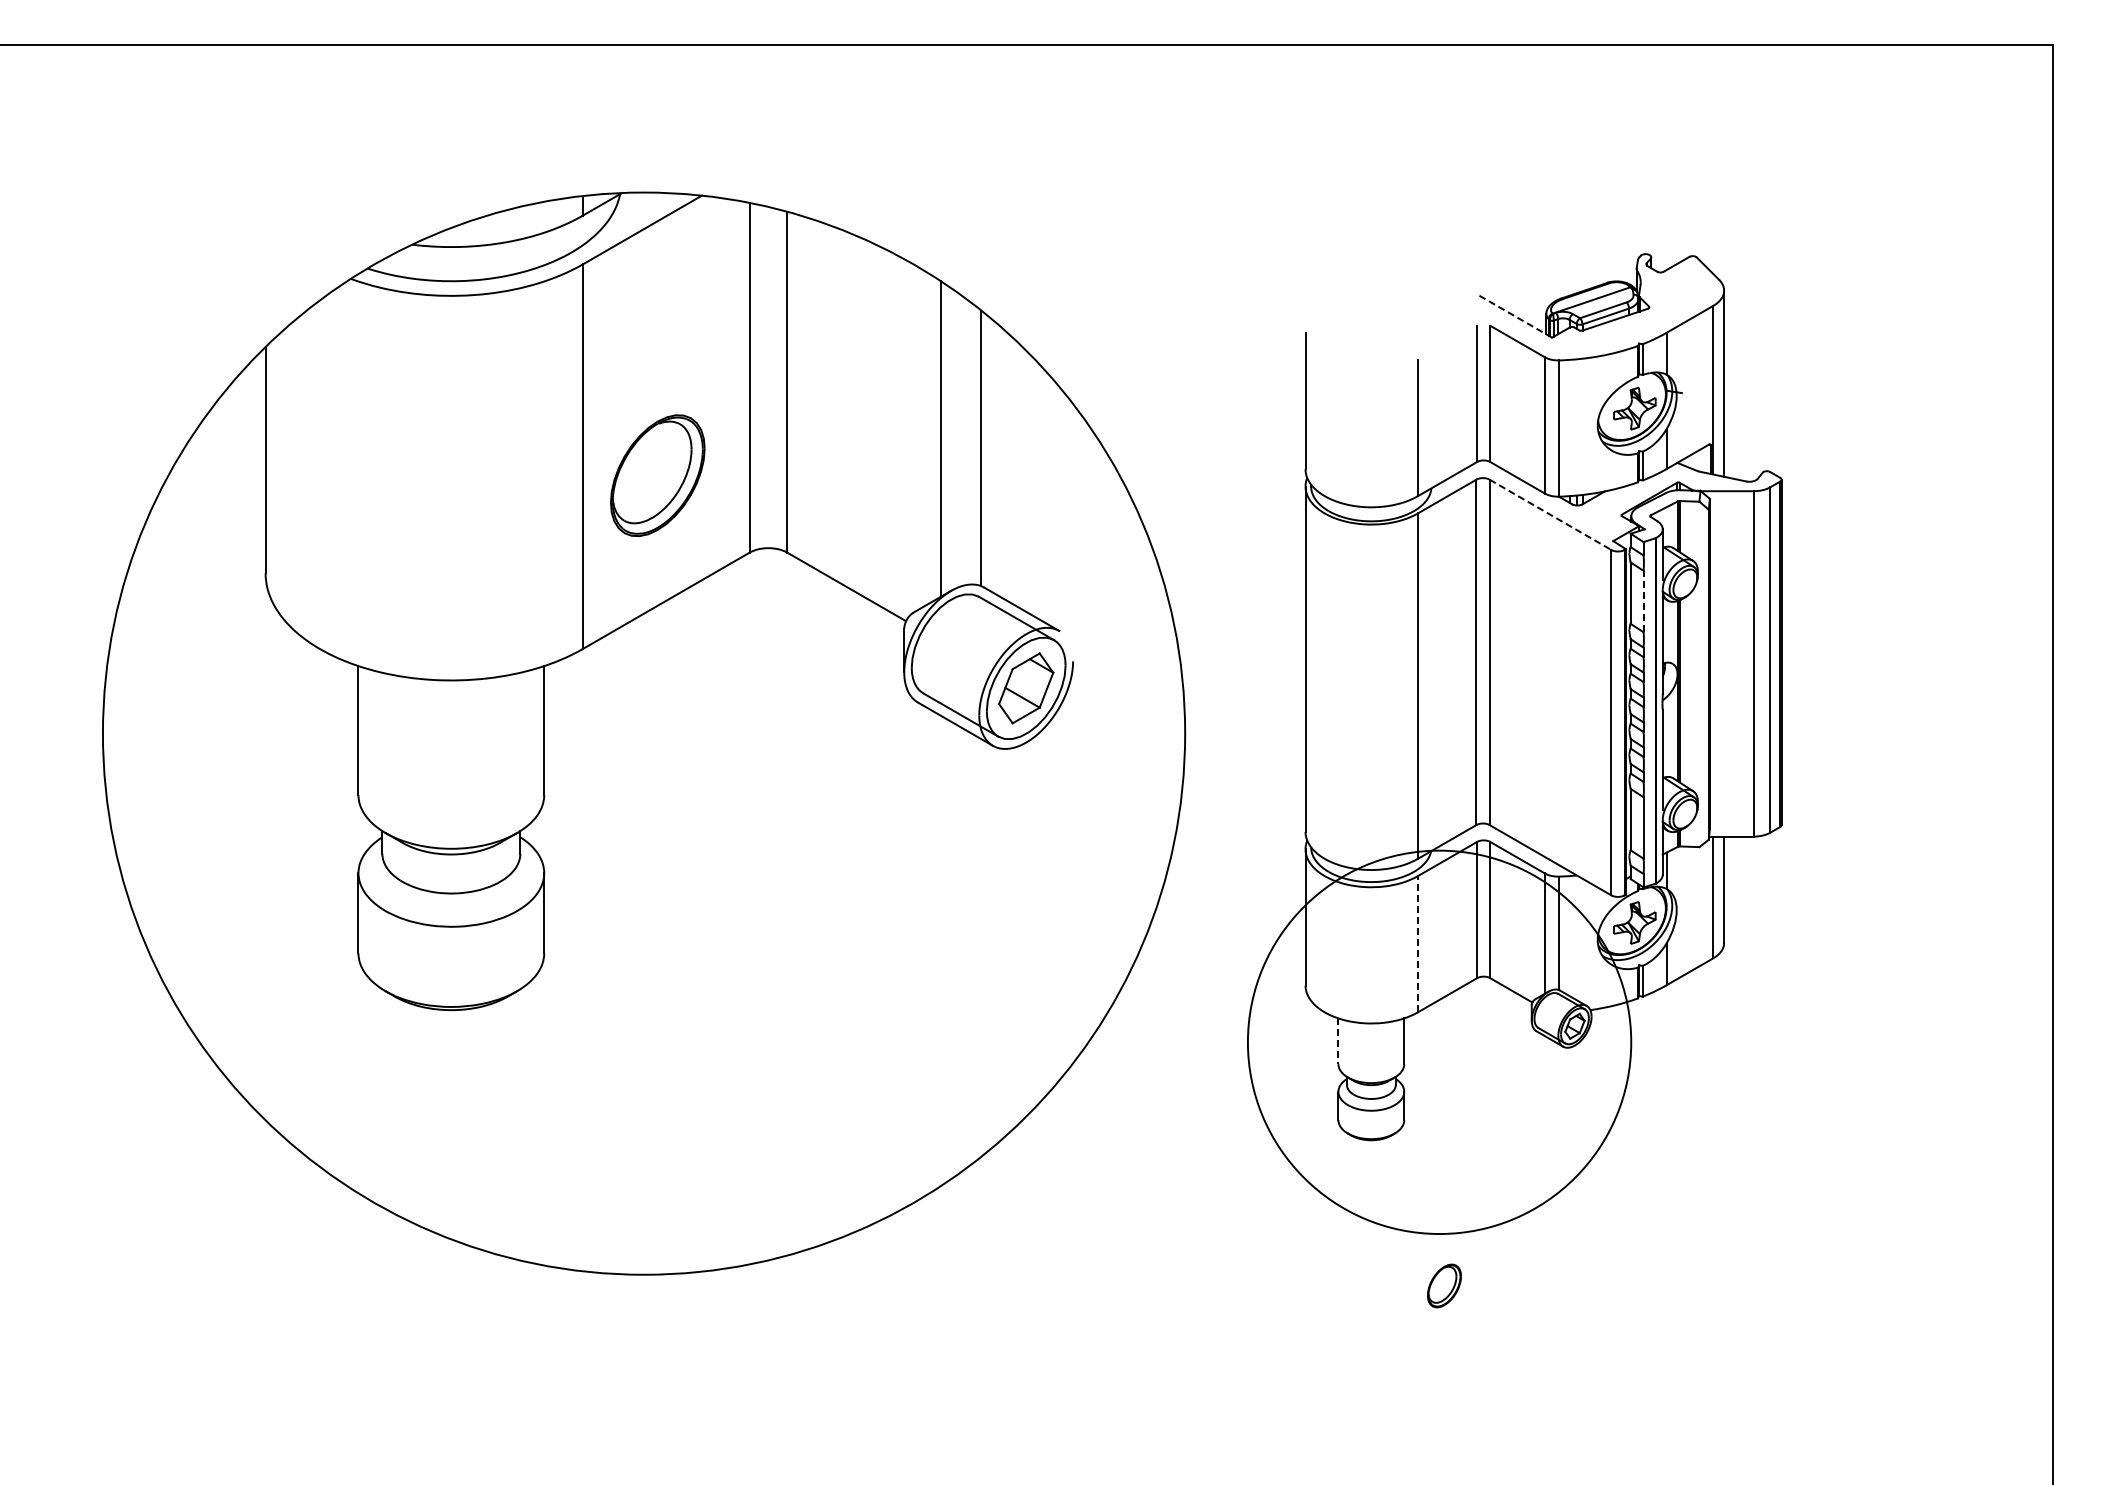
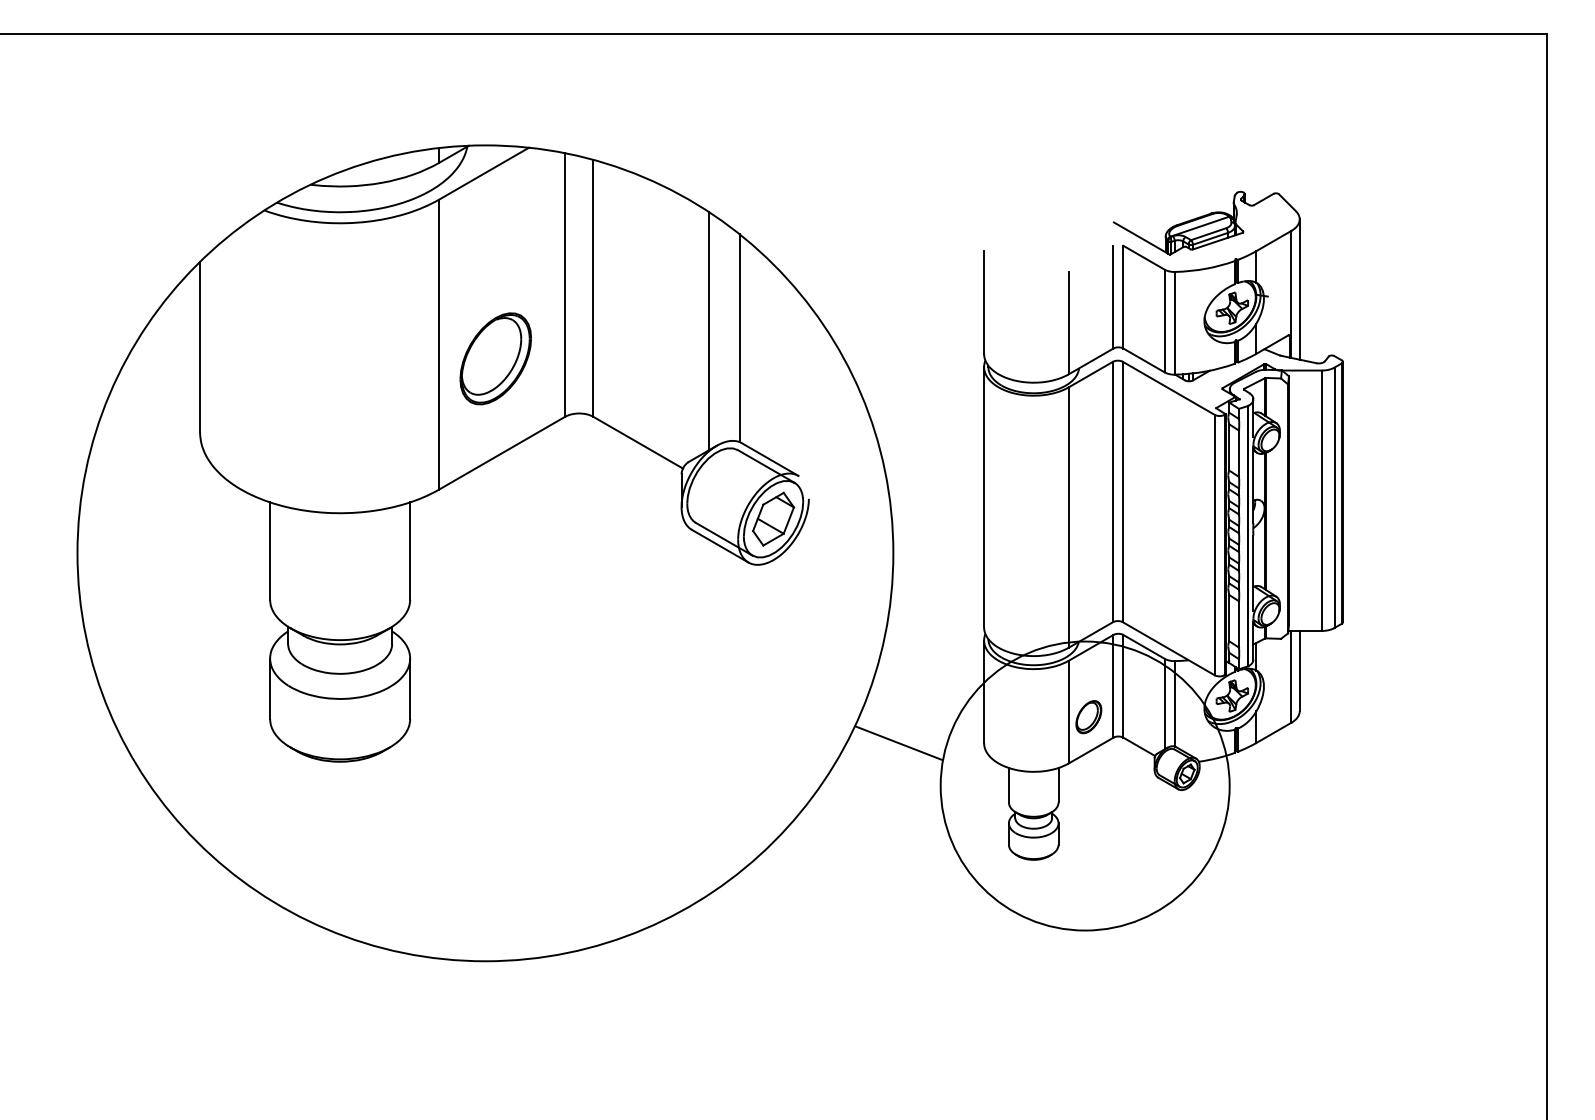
line: (1514, 316) -> (1141, 238), dashed -> solid
line: (1550, 515) -> (1168, 388), dashed -> solid
line: (1643, 601) -> (1238, 453), dashed -> solid
line: (1417, 943) -> (1068, 711), dashed -> solid
line: (1192, 985) -> (898, 743), added
line: (1338, 1041) -> (1008, 785), dashed -> solid
part: (1444, 1285) -> (1088, 716), moved

